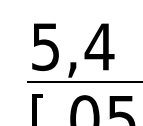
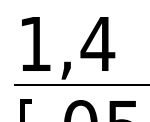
text: (45, 47) -> (35, 44), 5,4 -> 1,4

